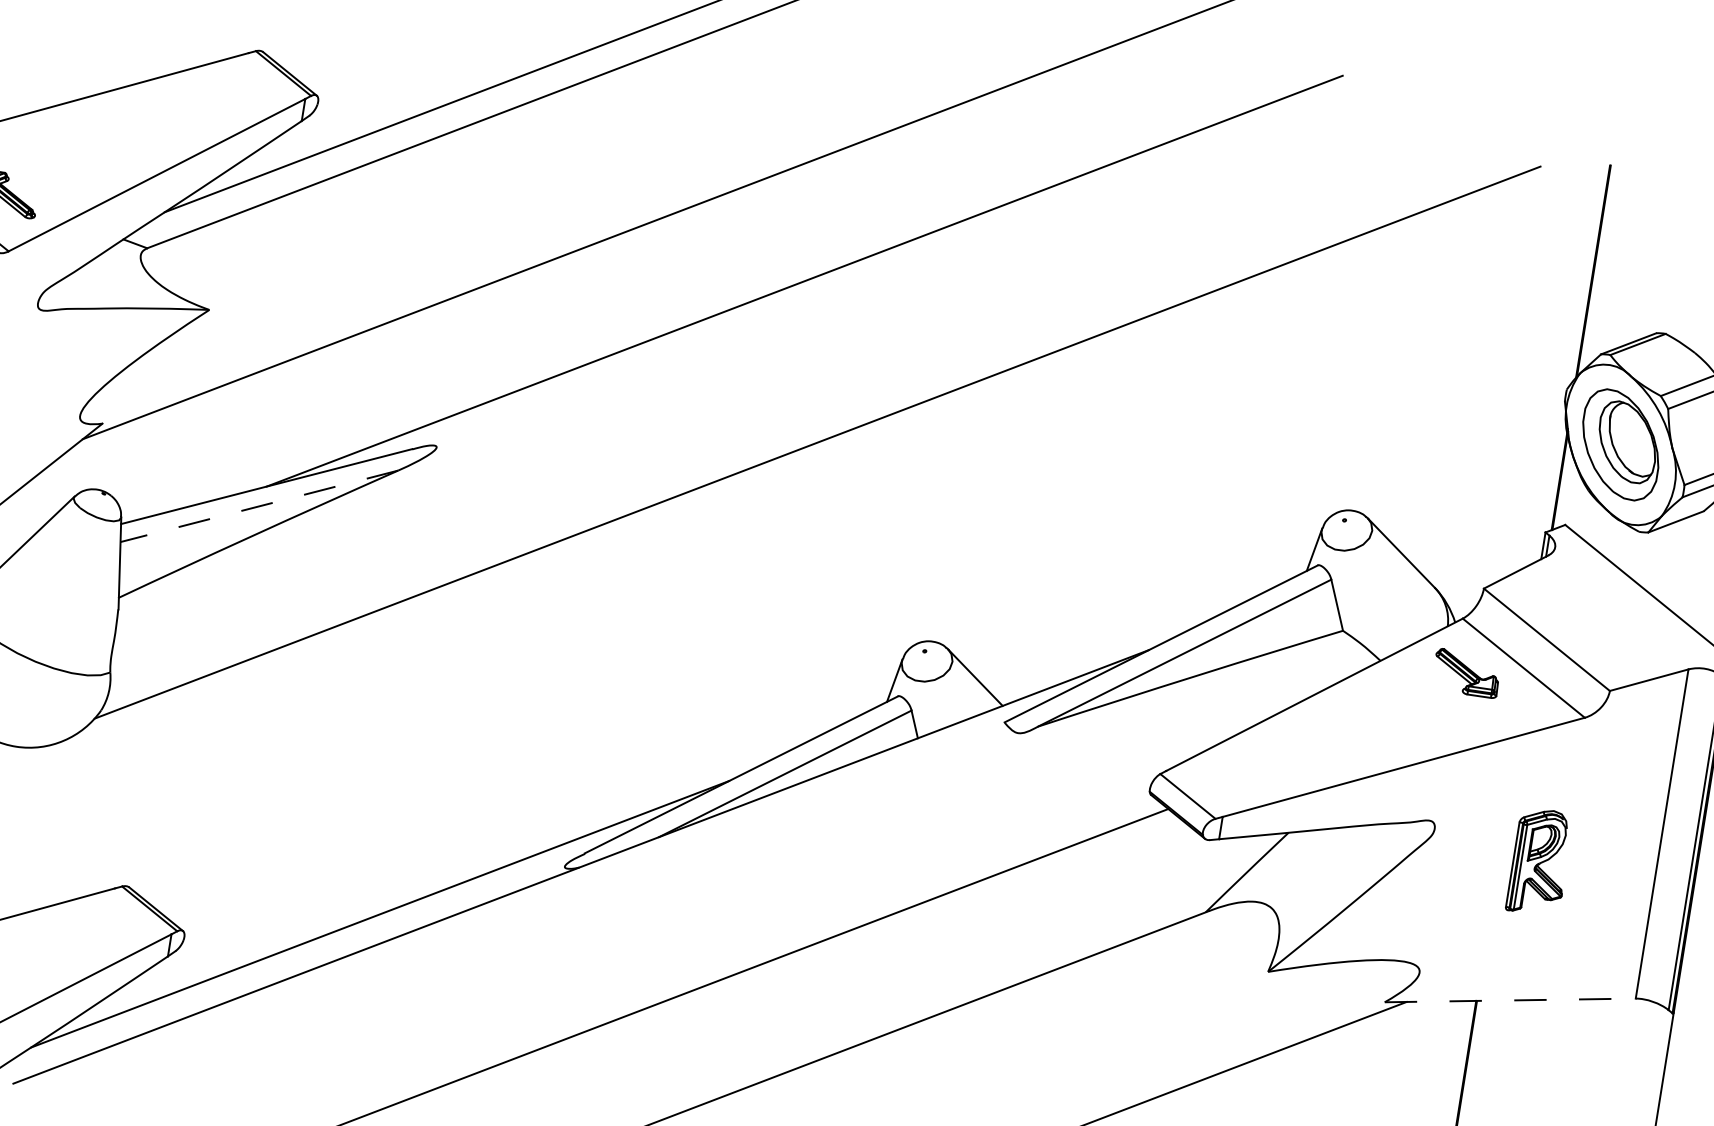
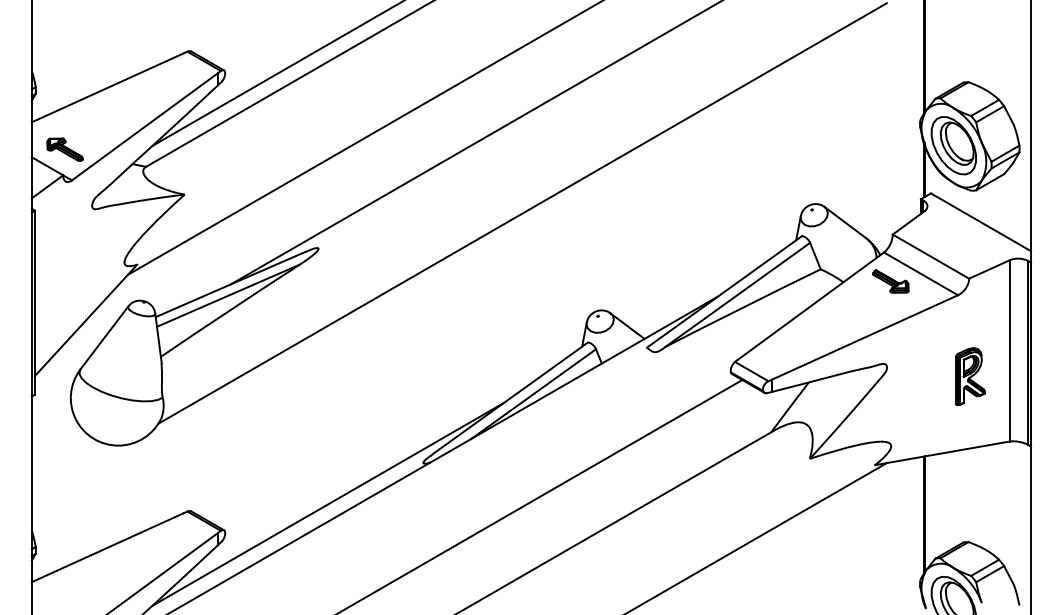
line: (259, 505) -> (228, 295), dashed -> solid
part: (1540, 862) -> (970, 376), moved
line: (1510, 1000) -> (942, 453), dashed -> solid

